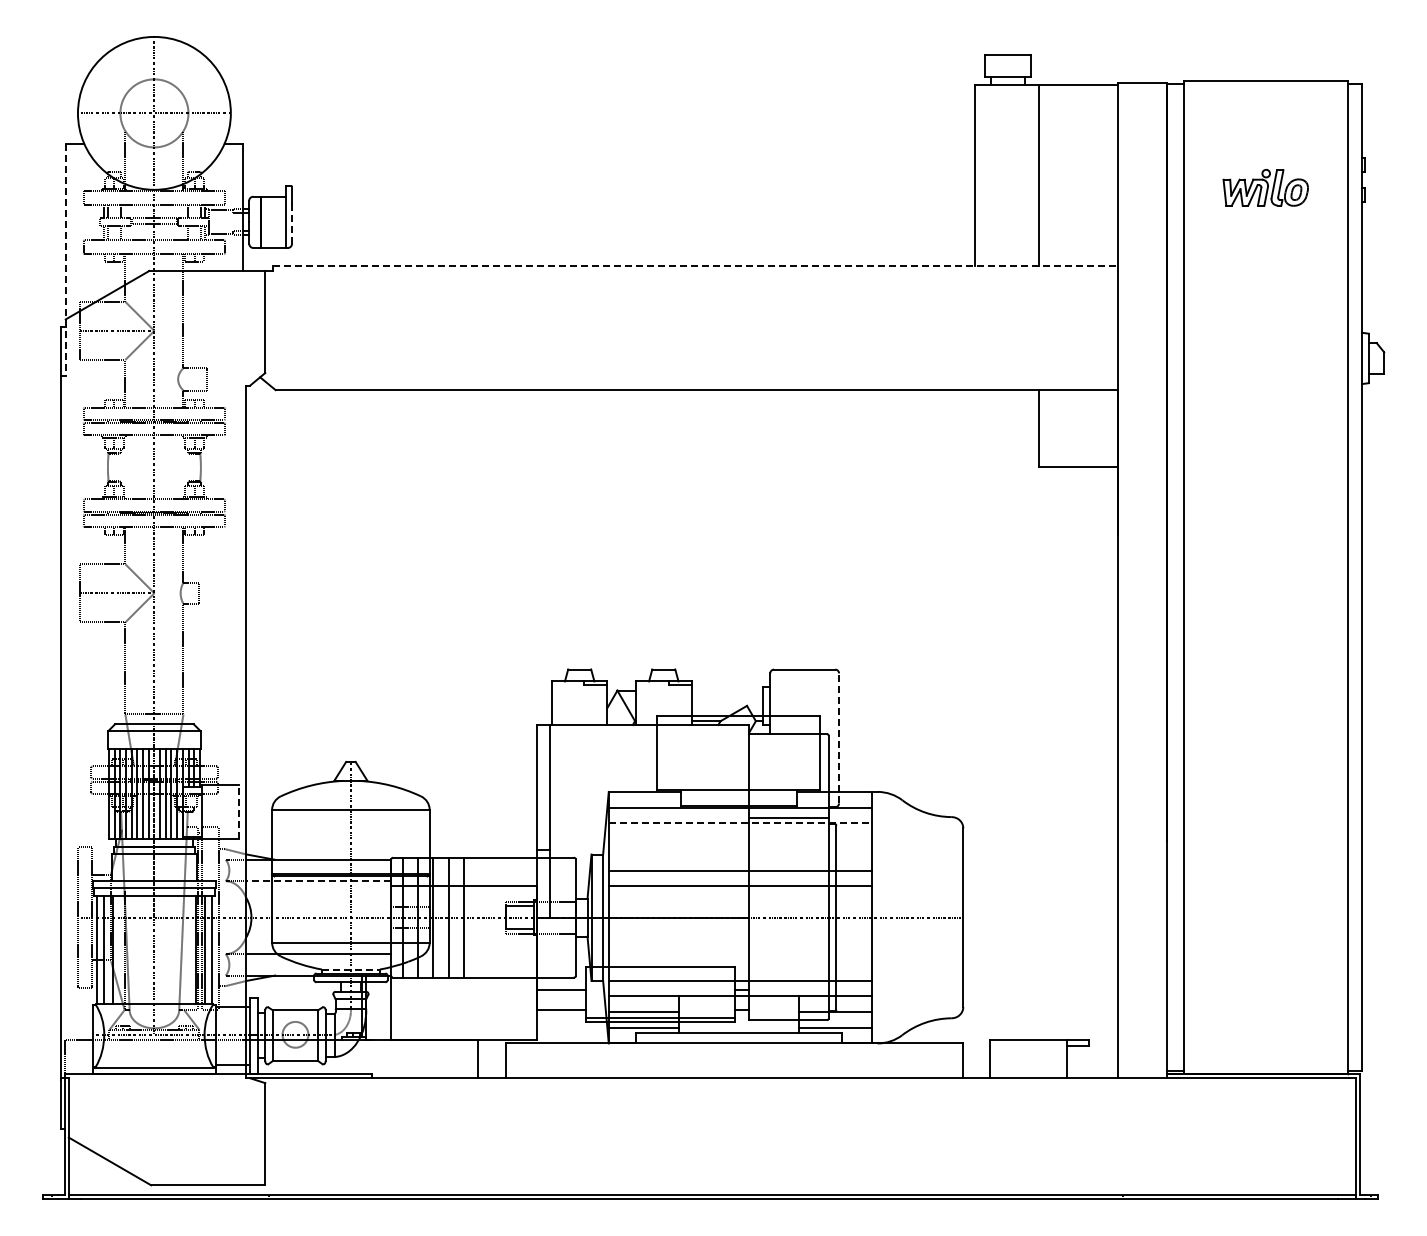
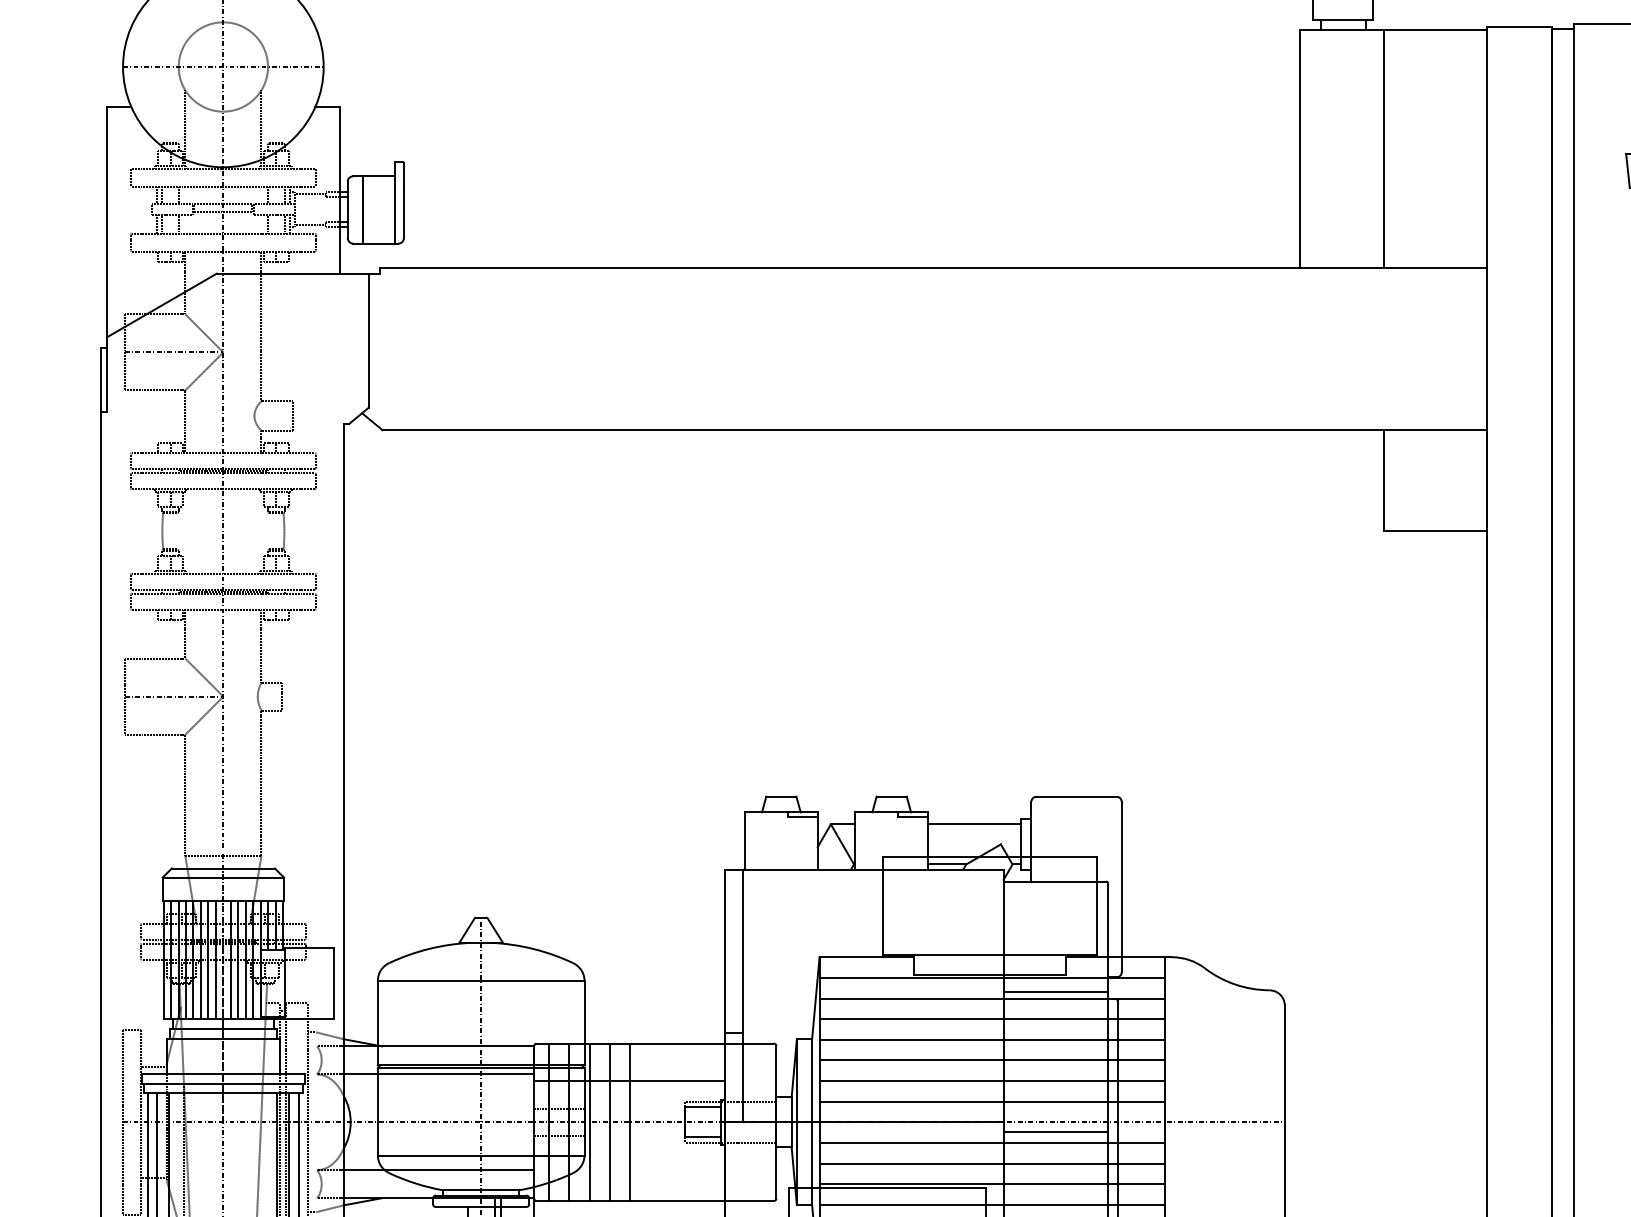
line: (292, 224) -> (404, 212), dashed -> solid
line: (65, 260) -> (106, 259), dashed -> solid
line: (696, 266) -> (934, 267), dashed -> solid
line: (726, 690) -> (973, 824), added
line: (839, 738) -> (1122, 887), dashed -> solid
line: (238, 812) -> (333, 984), dashed -> solid
line: (740, 823) -> (992, 998), dashed -> solid
line: (739, 839) -> (991, 1019), added
line: (739, 854) -> (991, 1039), added
line: (318, 881) -> (438, 1074), dashed -> solid
line: (739, 901) -> (991, 1101), added
line: (788, 925) -> (1055, 1132), added
line: (739, 933) -> (991, 1143), added
line: (739, 949) -> (991, 1164), added
line: (739, 964) -> (991, 1183), added
line: (351, 969) -> (481, 1190), dashed -> solid

